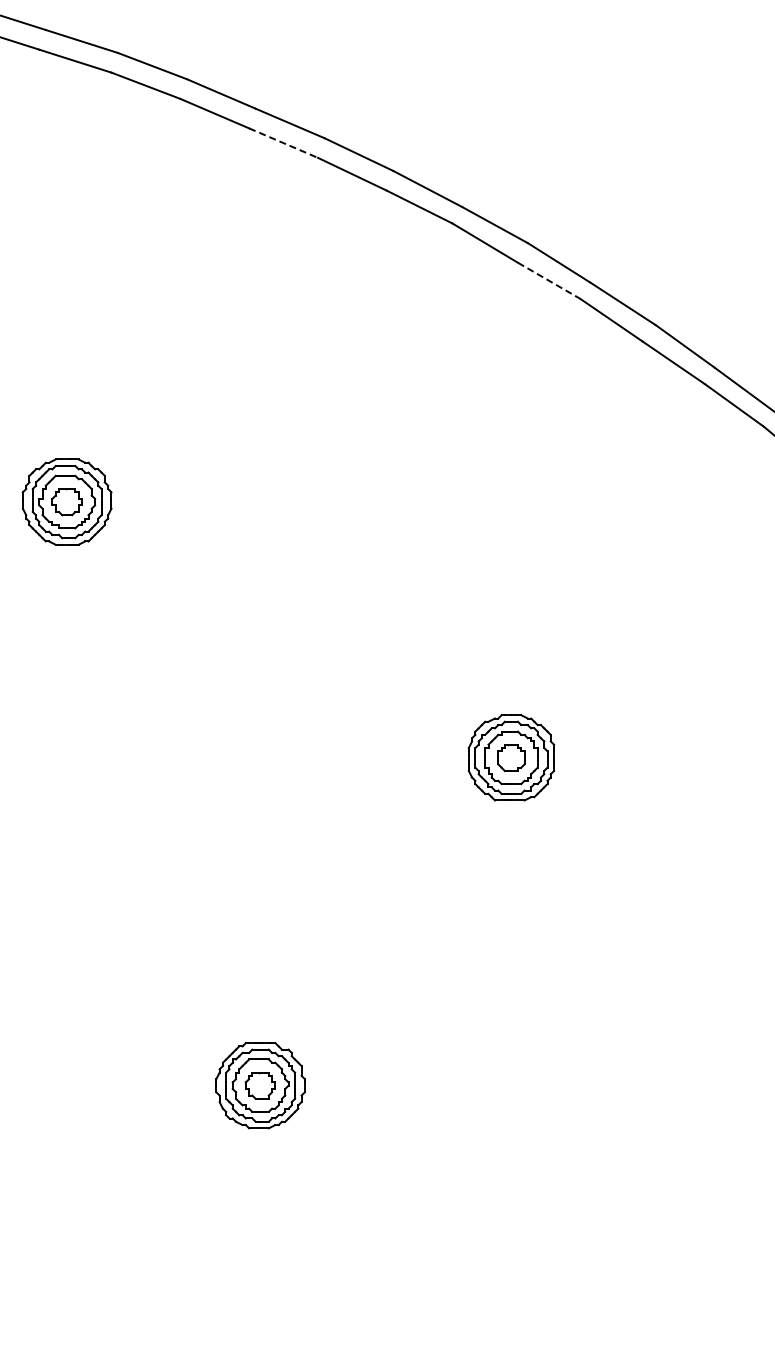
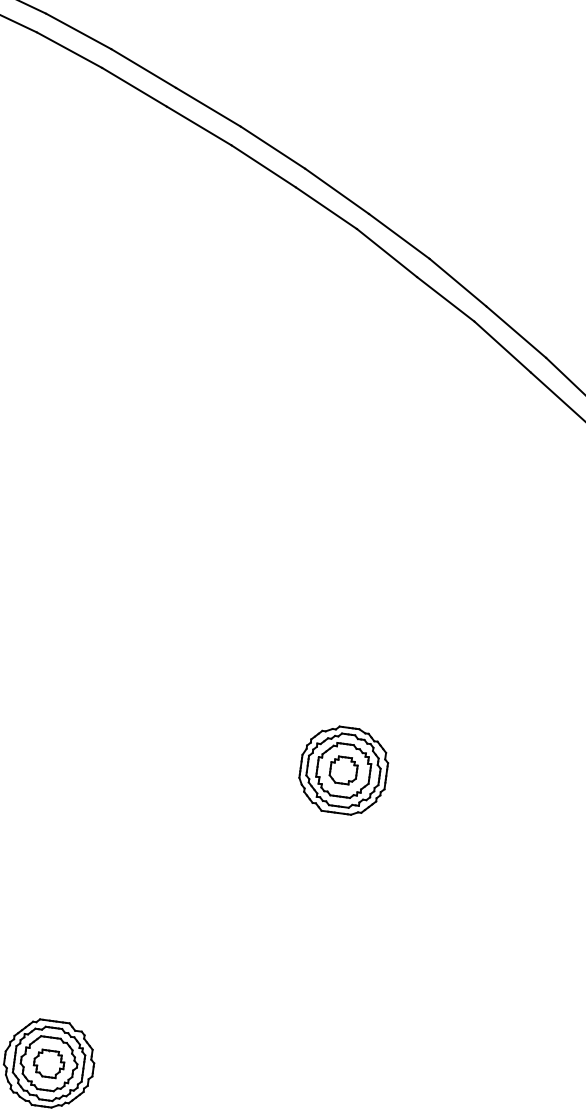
line: (284, 143) -> (200, 126), dashed -> solid
line: (549, 280) -> (446, 299), dashed -> solid

